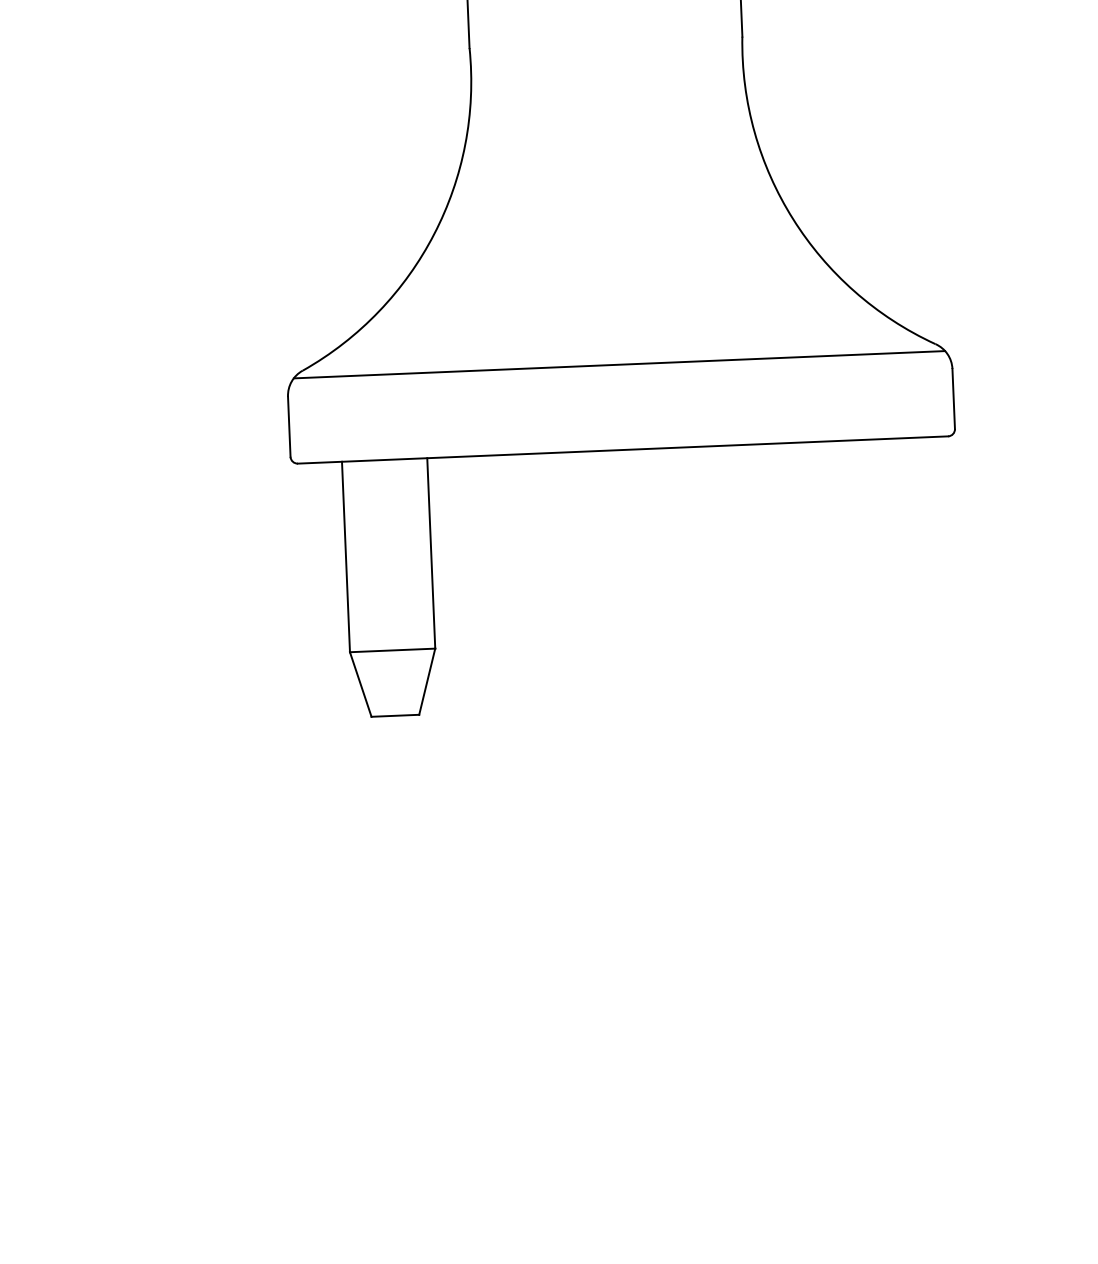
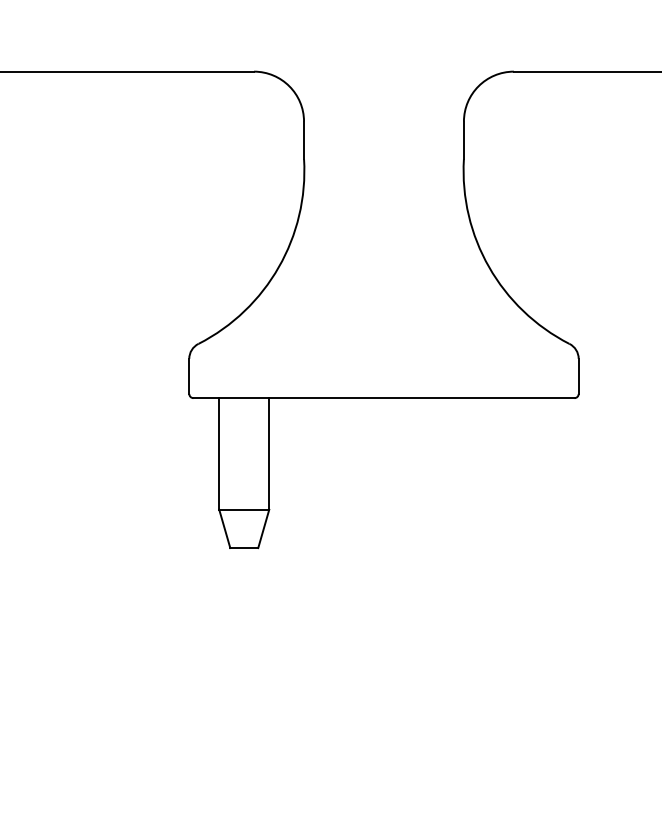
line: (618, 365) -> (383, 348), removed

